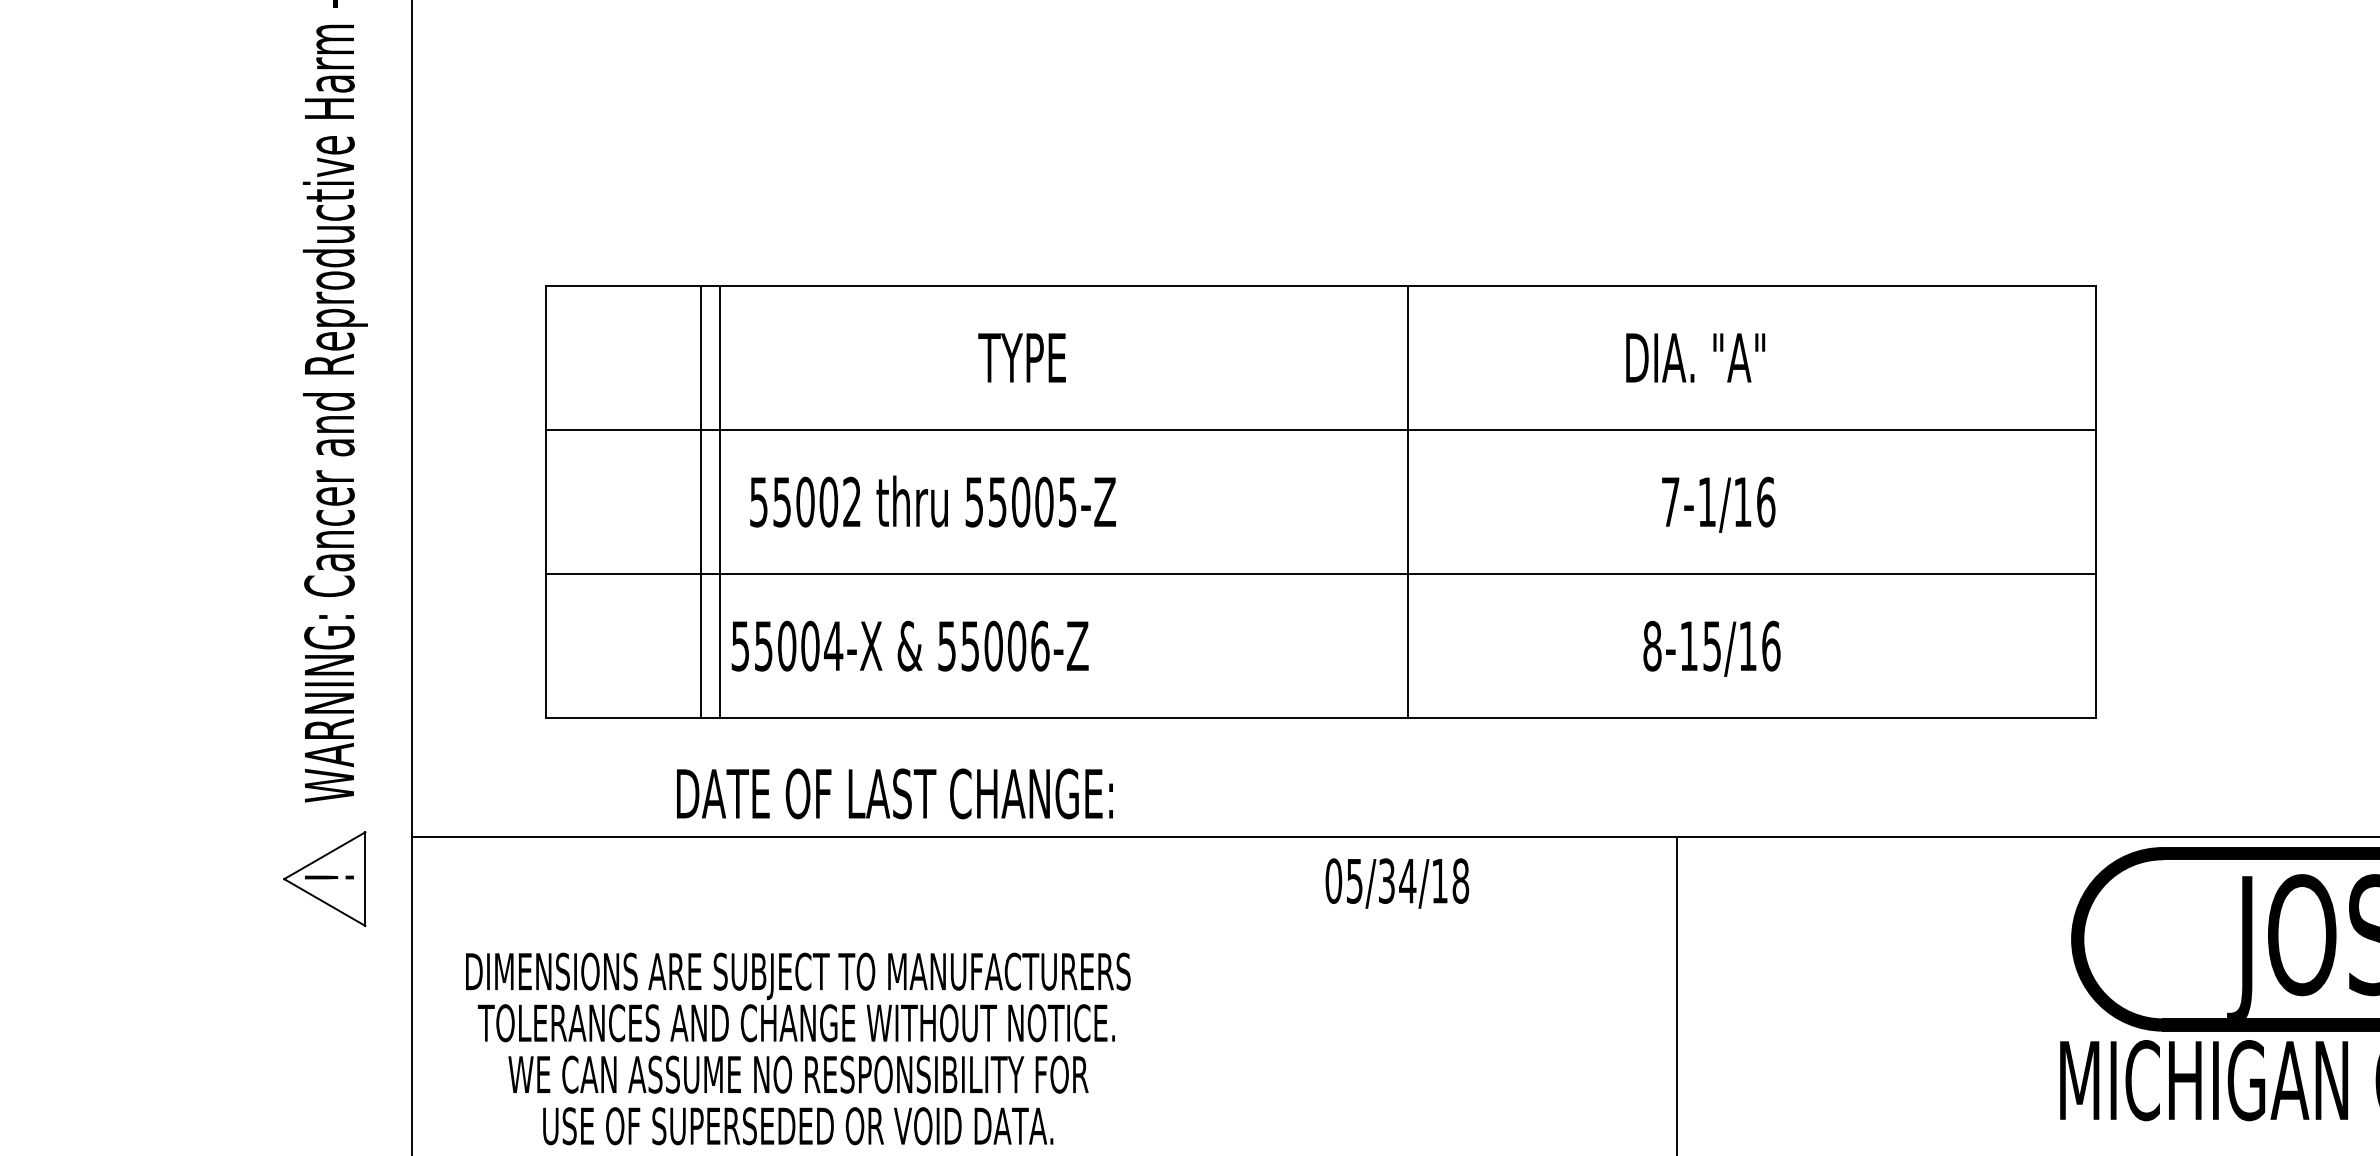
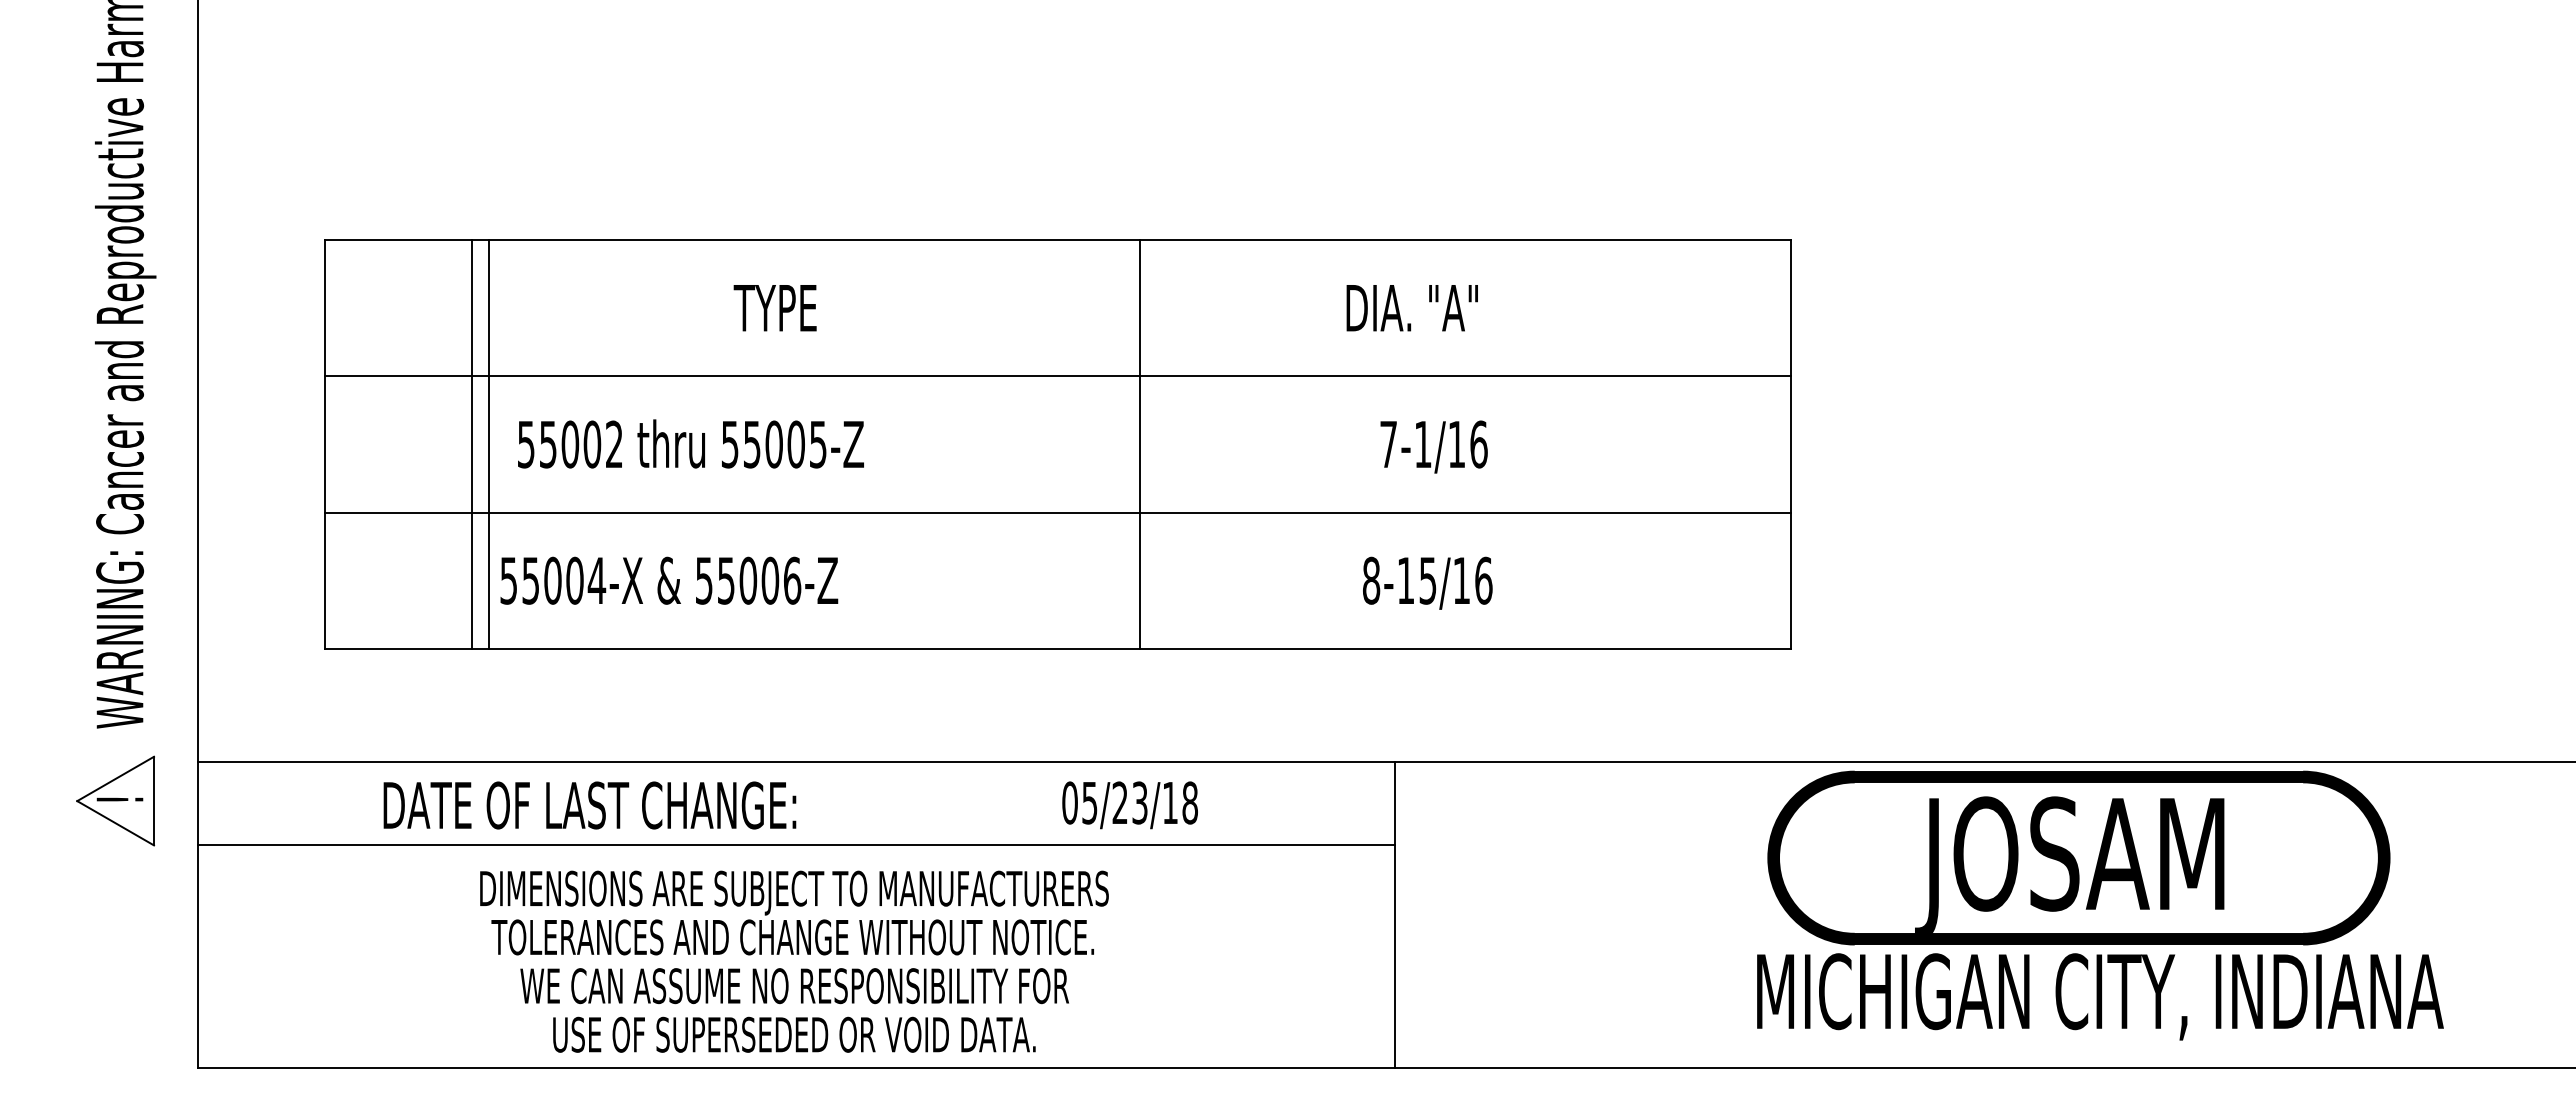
text: (894, 793) -> (589, 805), moved
text: (1397, 880) -> (1130, 802), 05/34/18 -> 05/23/18
line: (1043, 926) -> (795, 845), added
text: (798, 1048) -> (794, 961), moved

